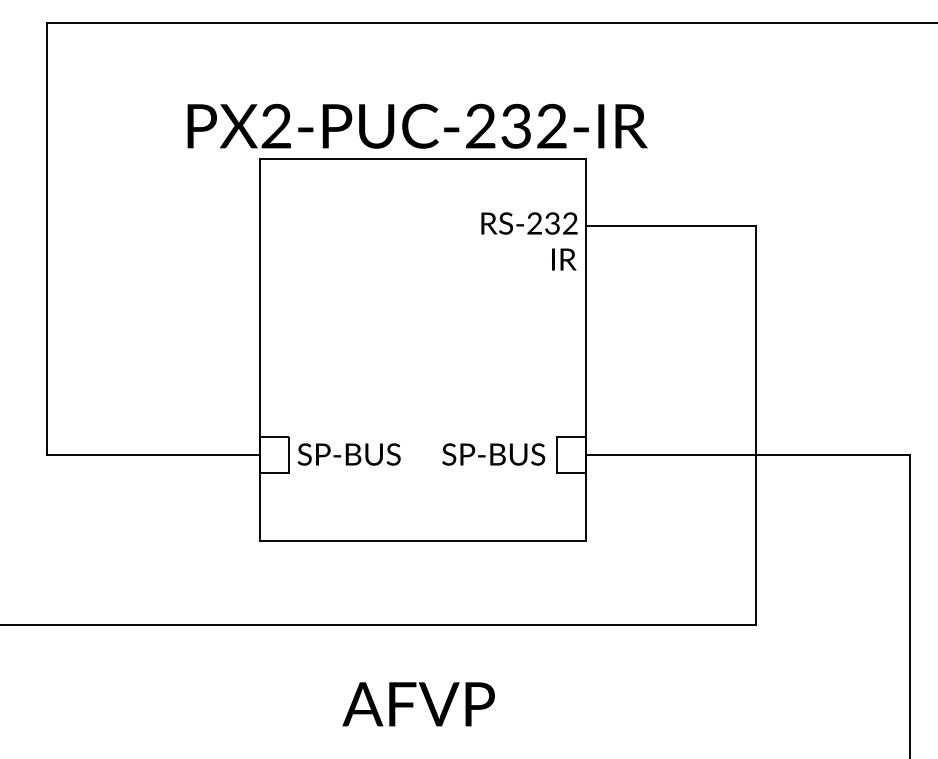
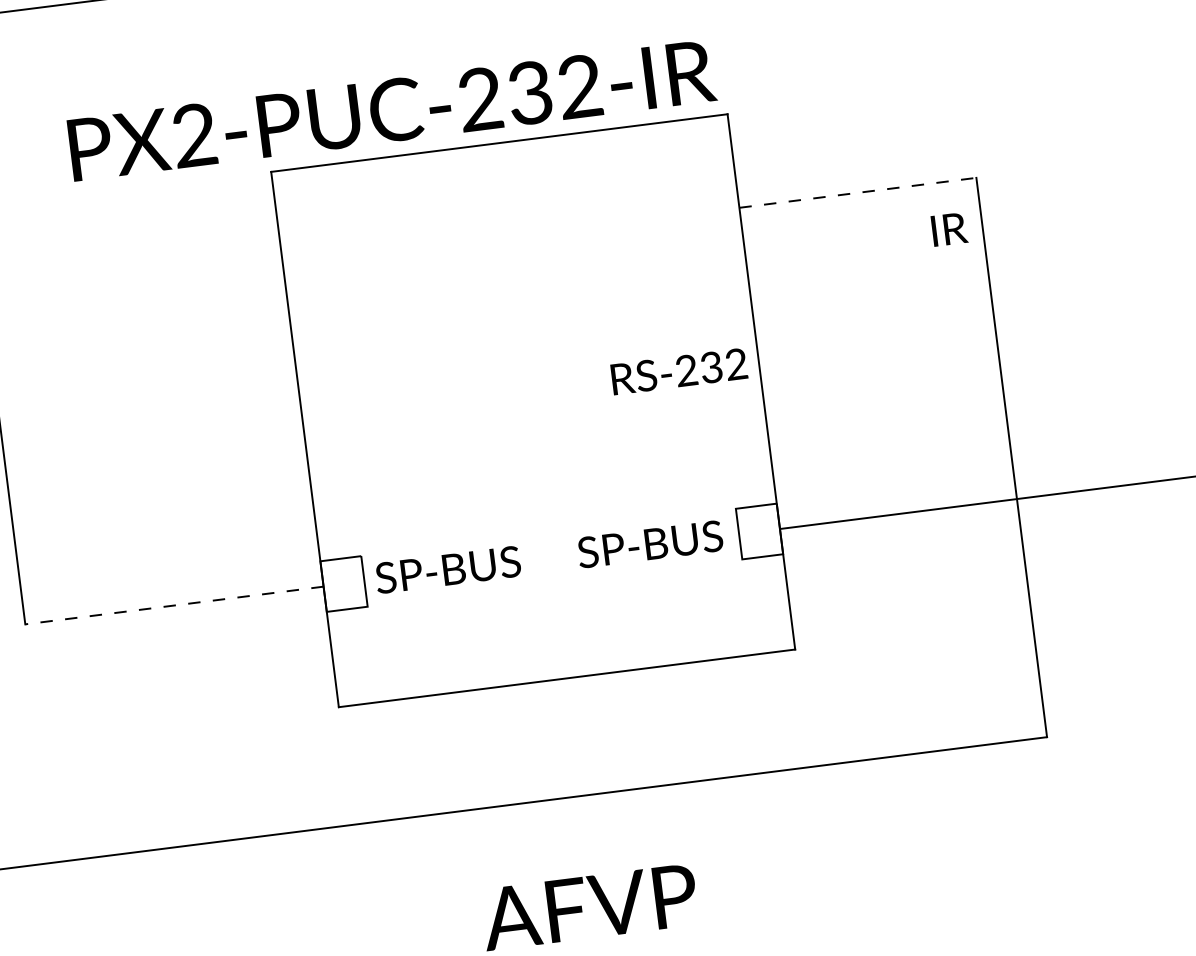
text: (417, 125) -> (391, 109), moved
text: (529, 223) -> (679, 371), moved
line: (671, 225) -> (858, 192), solid -> dashed
text: (564, 259) -> (949, 229), moved
line: (153, 455) -> (174, 605), solid -> dashed

